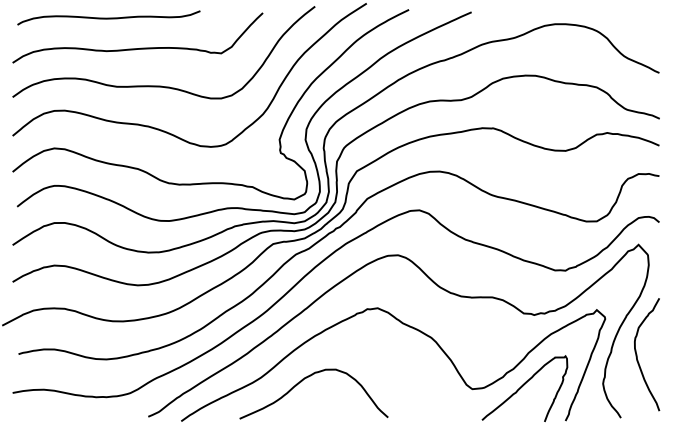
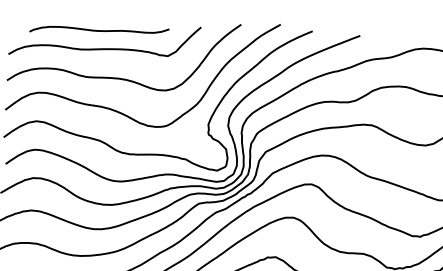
curve: (108, 17) -> (99, 30), moved

